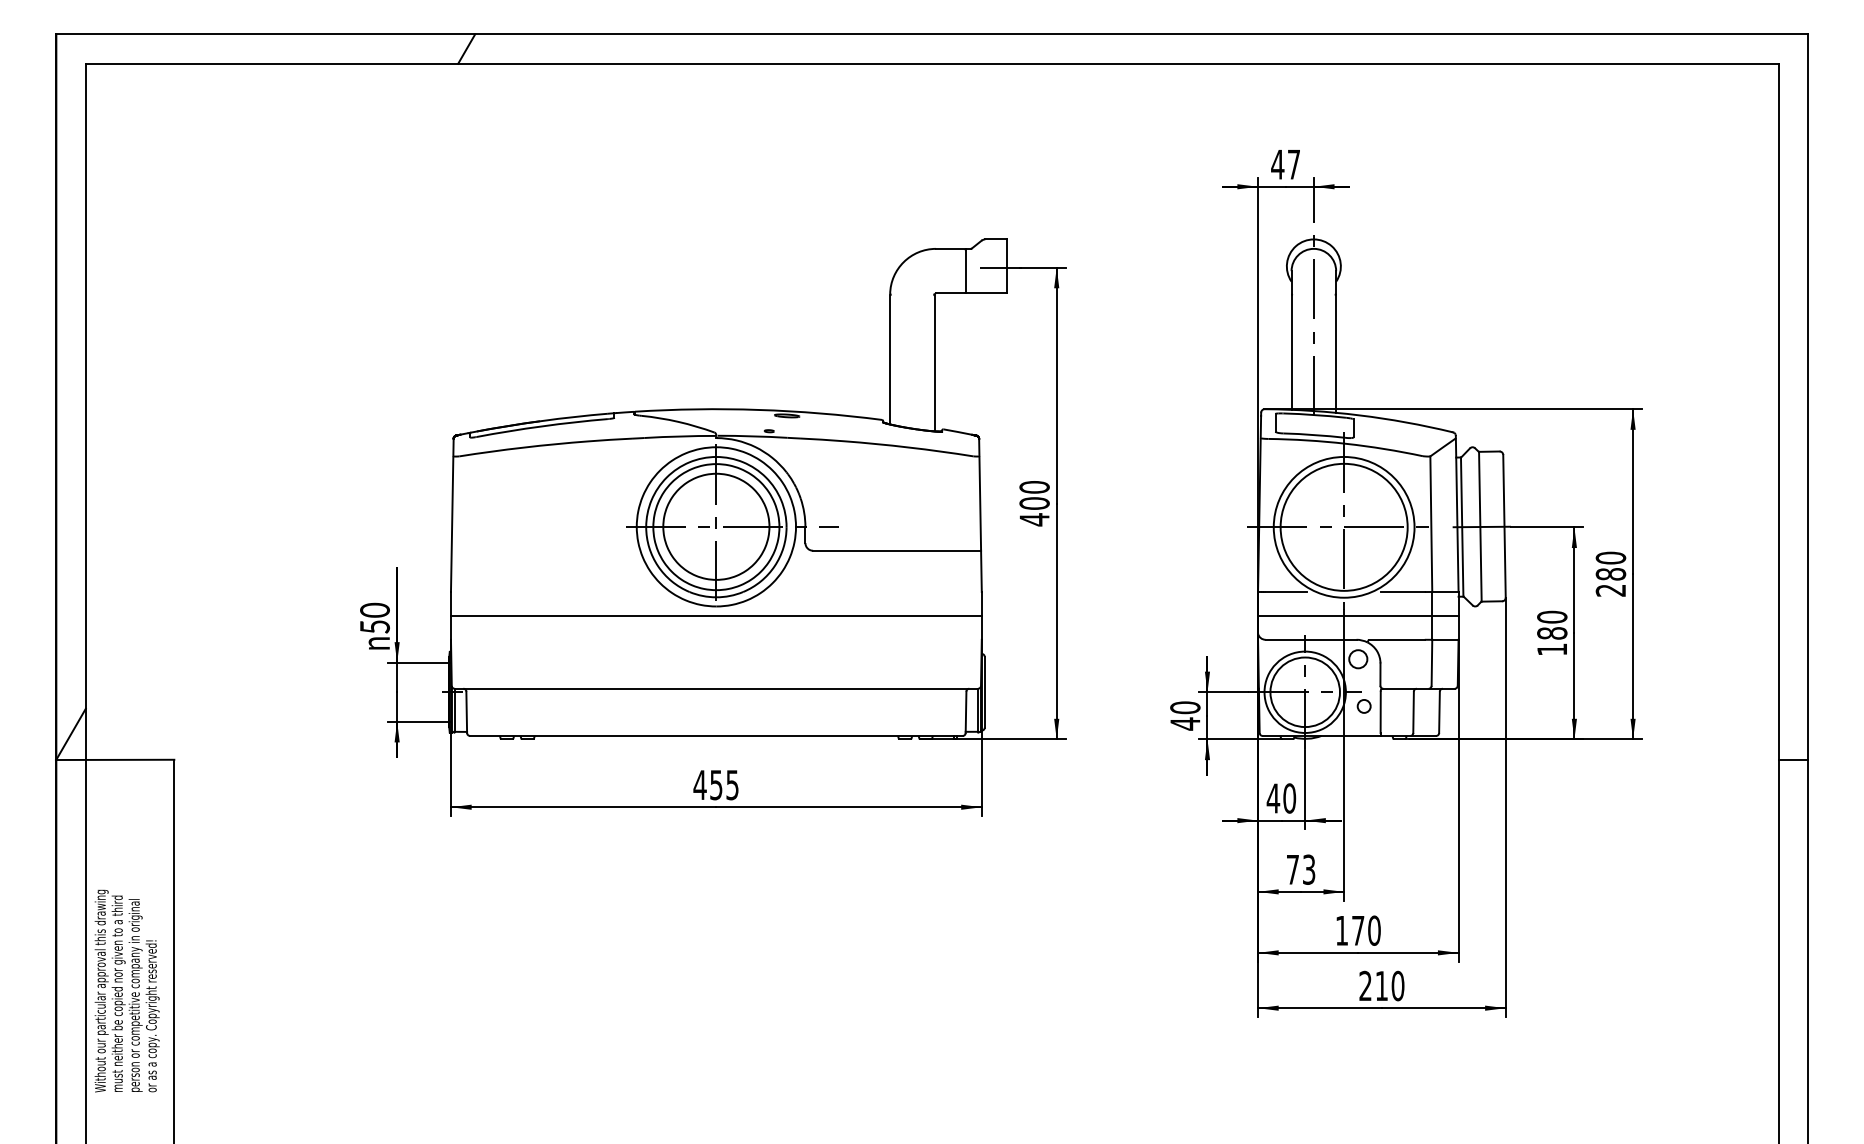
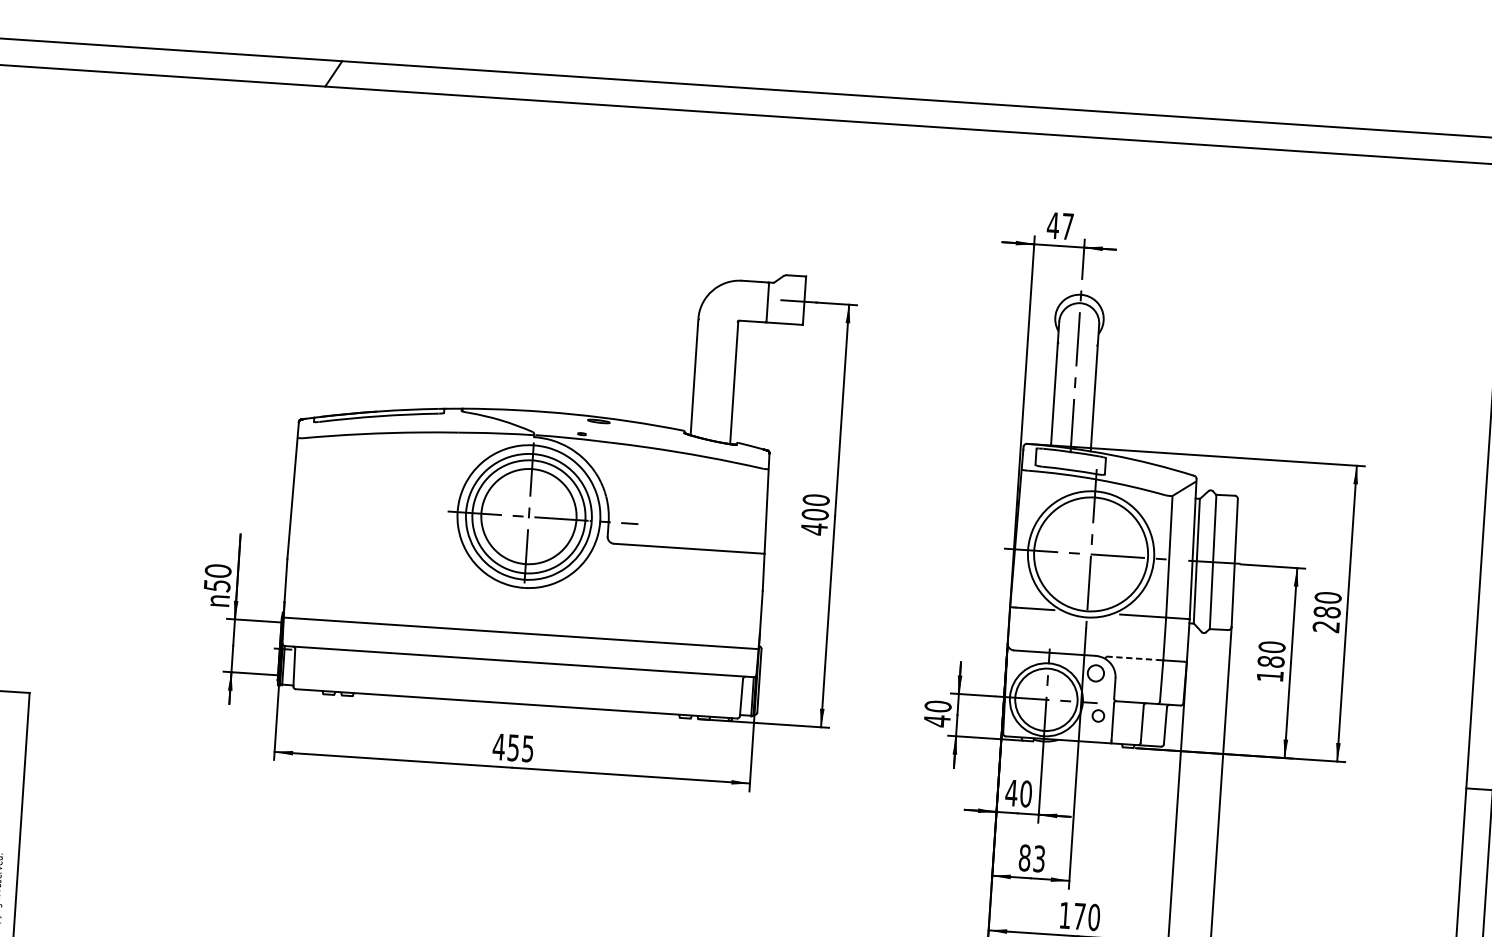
line: (715, 616) -> (520, 633), moved
line: (1358, 616) -> (1098, 635), removed
line: (1397, 639) -> (1132, 658), solid -> dashed
text: (1292, 869) -> (1024, 857), 73 -> 83

